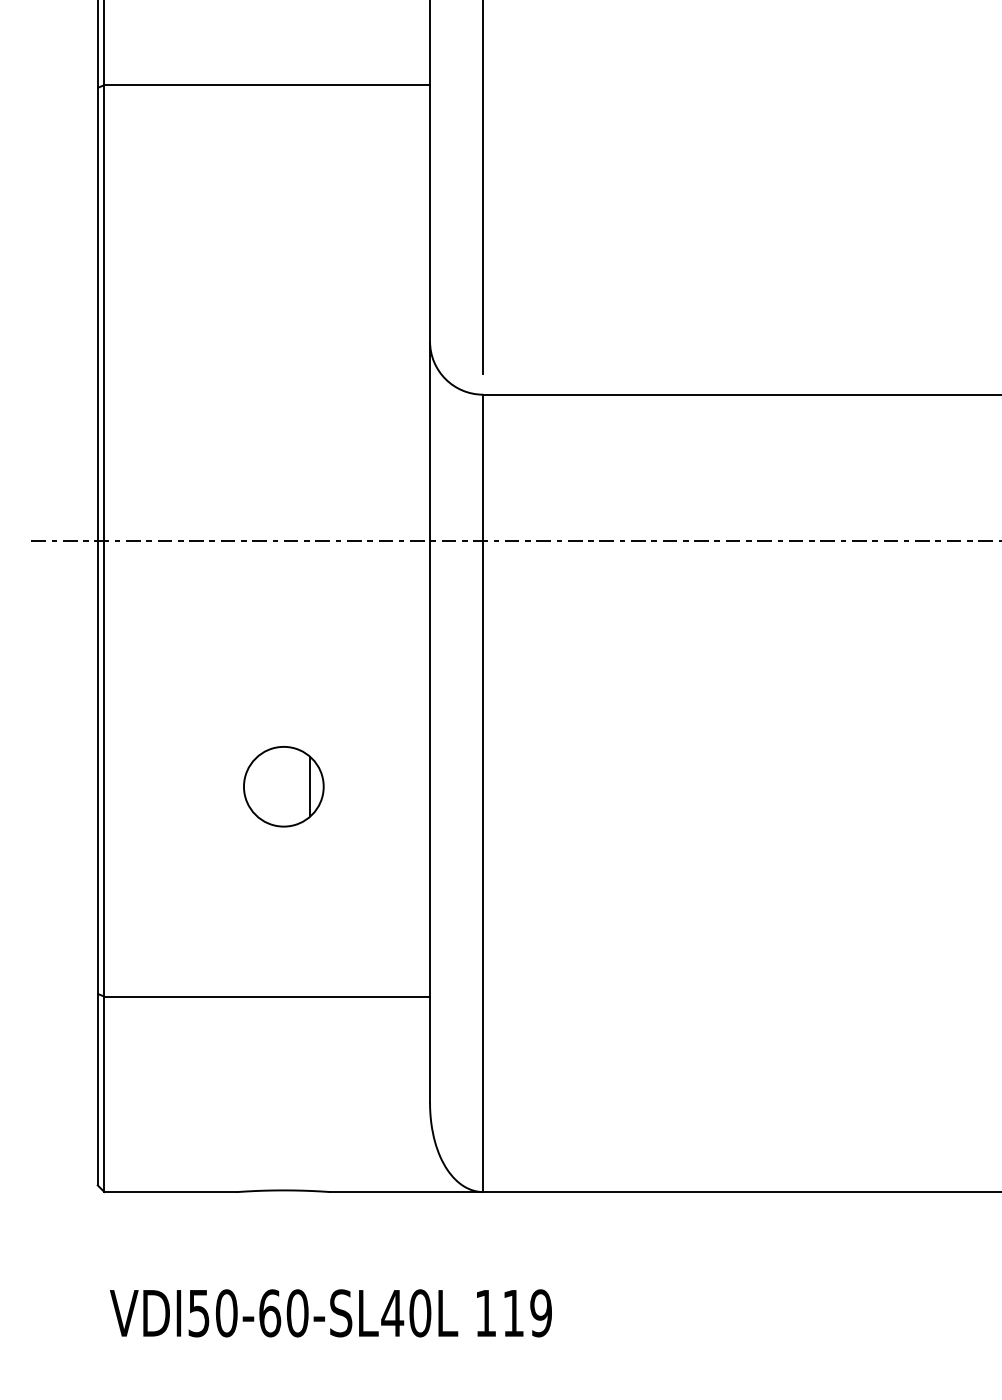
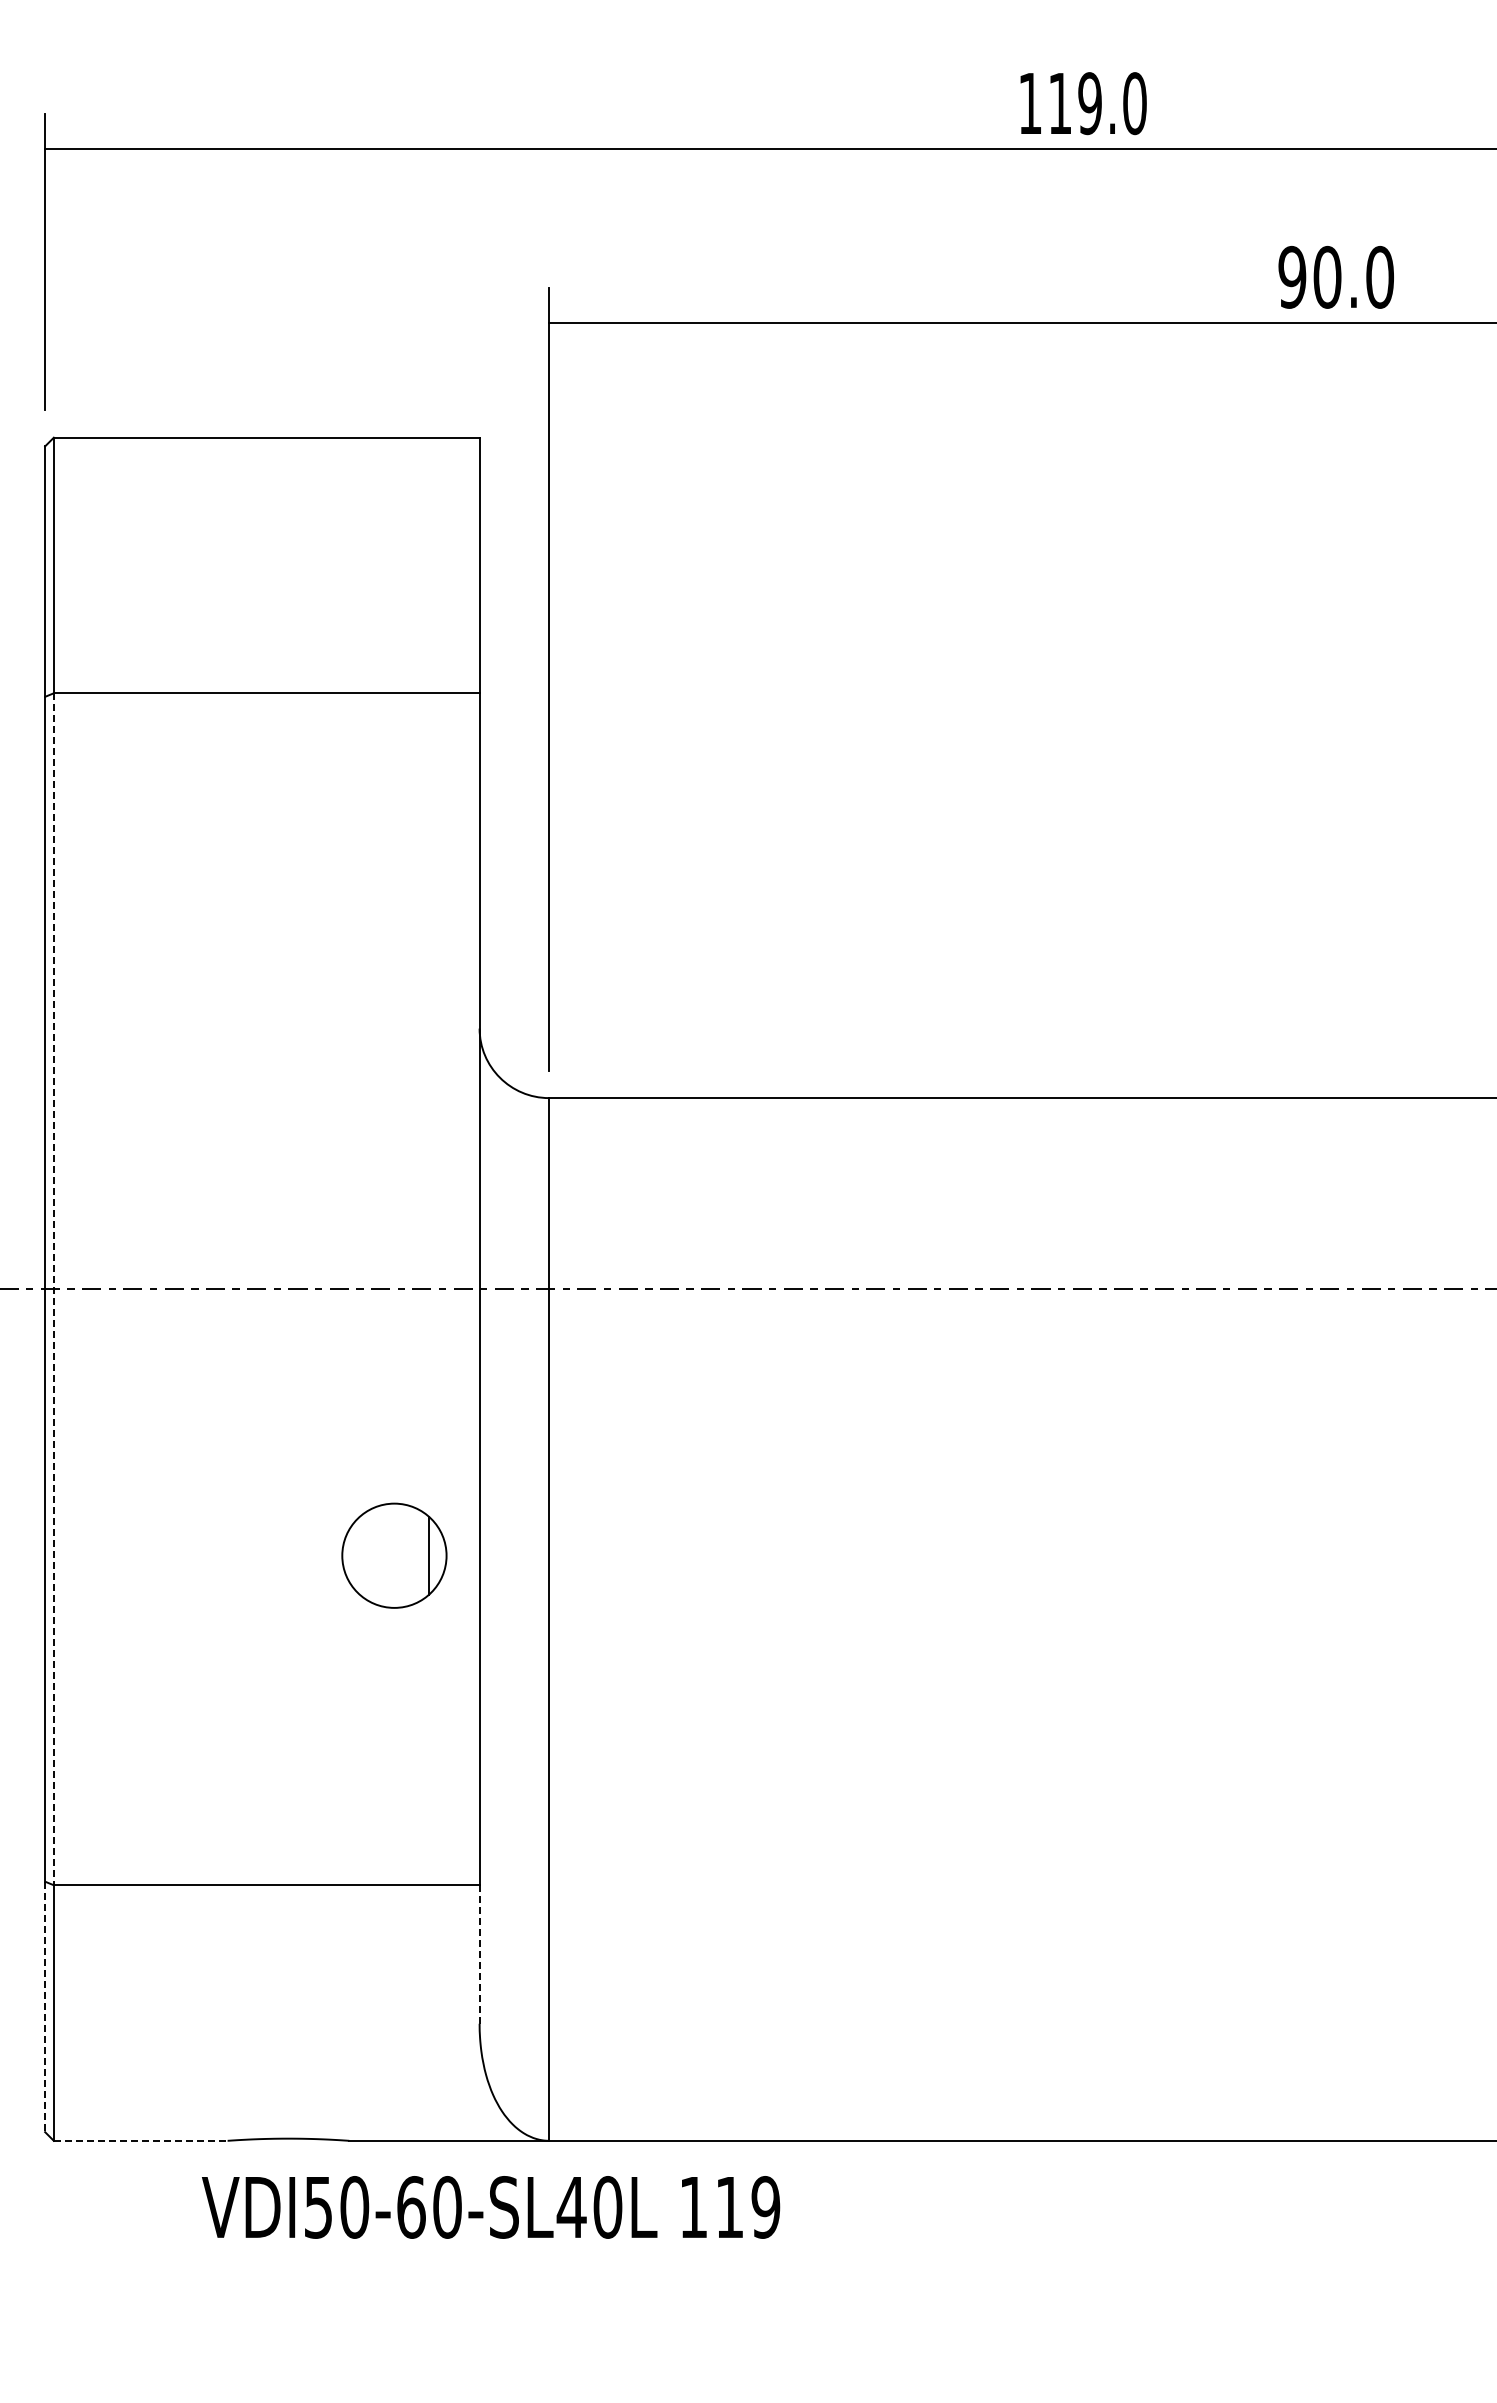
line: (104, 541) -> (53, 1289), solid -> dashed
part: (283, 786) -> (394, 1555), moved
line: (429, 1050) -> (479, 1955), solid -> dashed
line: (98, 1090) -> (45, 2007), solid -> dashed
line: (170, 1191) -> (140, 2140), solid -> dashed
text: (331, 1313) -> (491, 2207), moved

